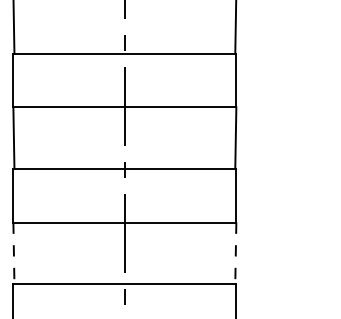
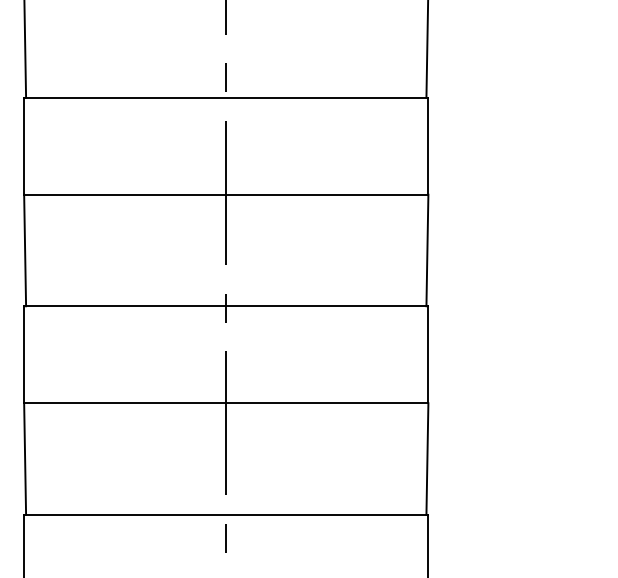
line: (13, 253) -> (24, 459), dashed -> solid
line: (235, 253) -> (426, 459), dashed -> solid

